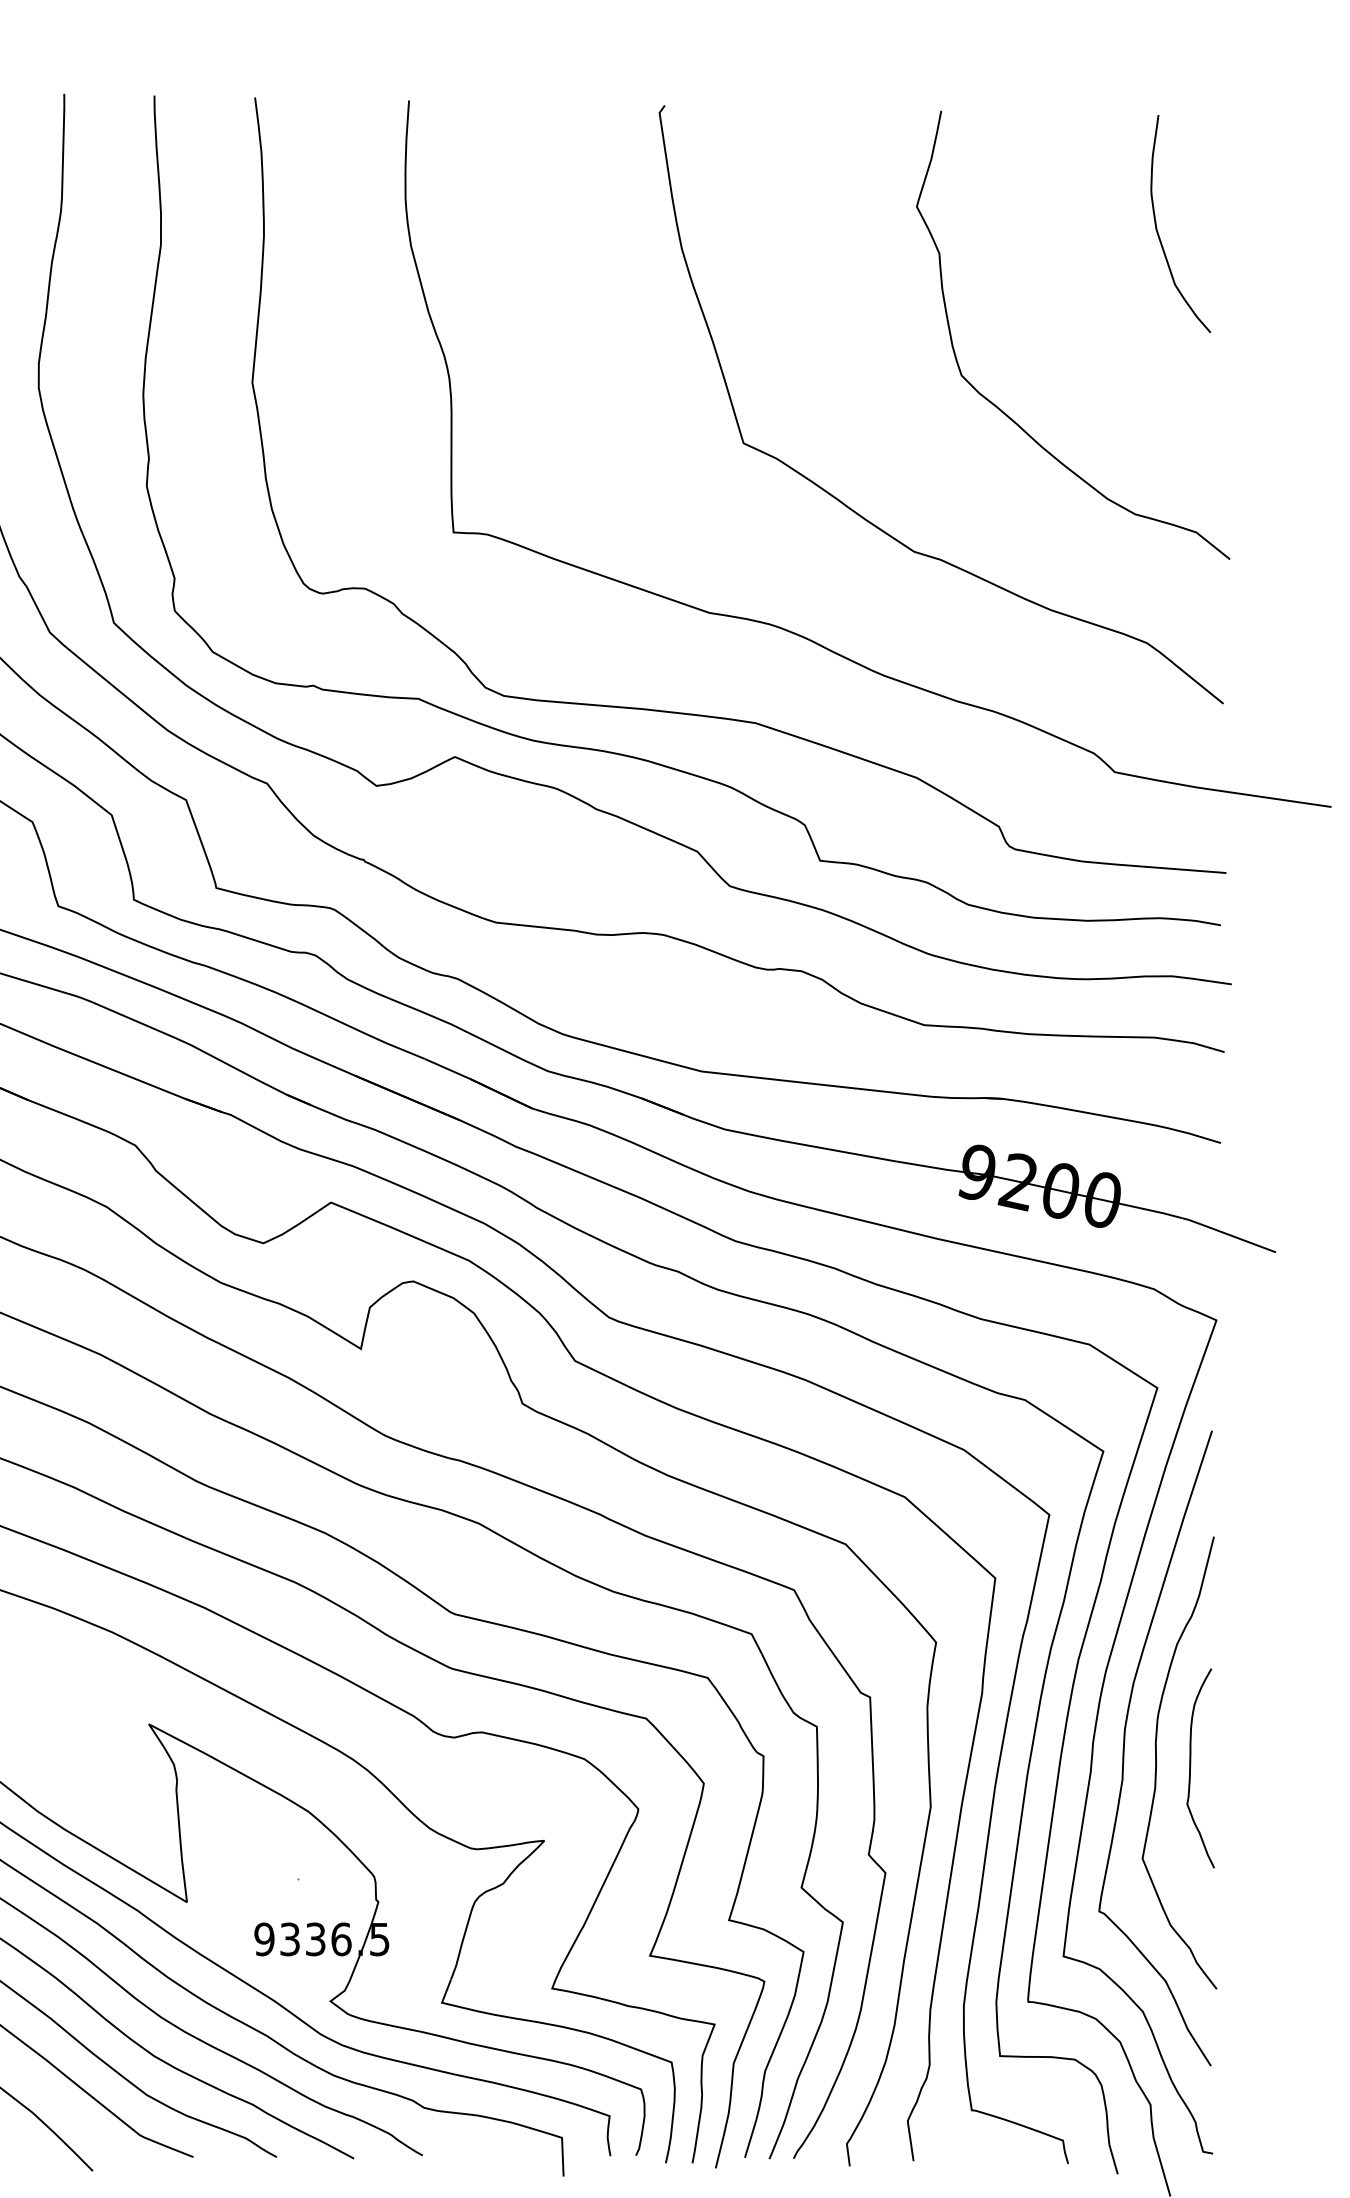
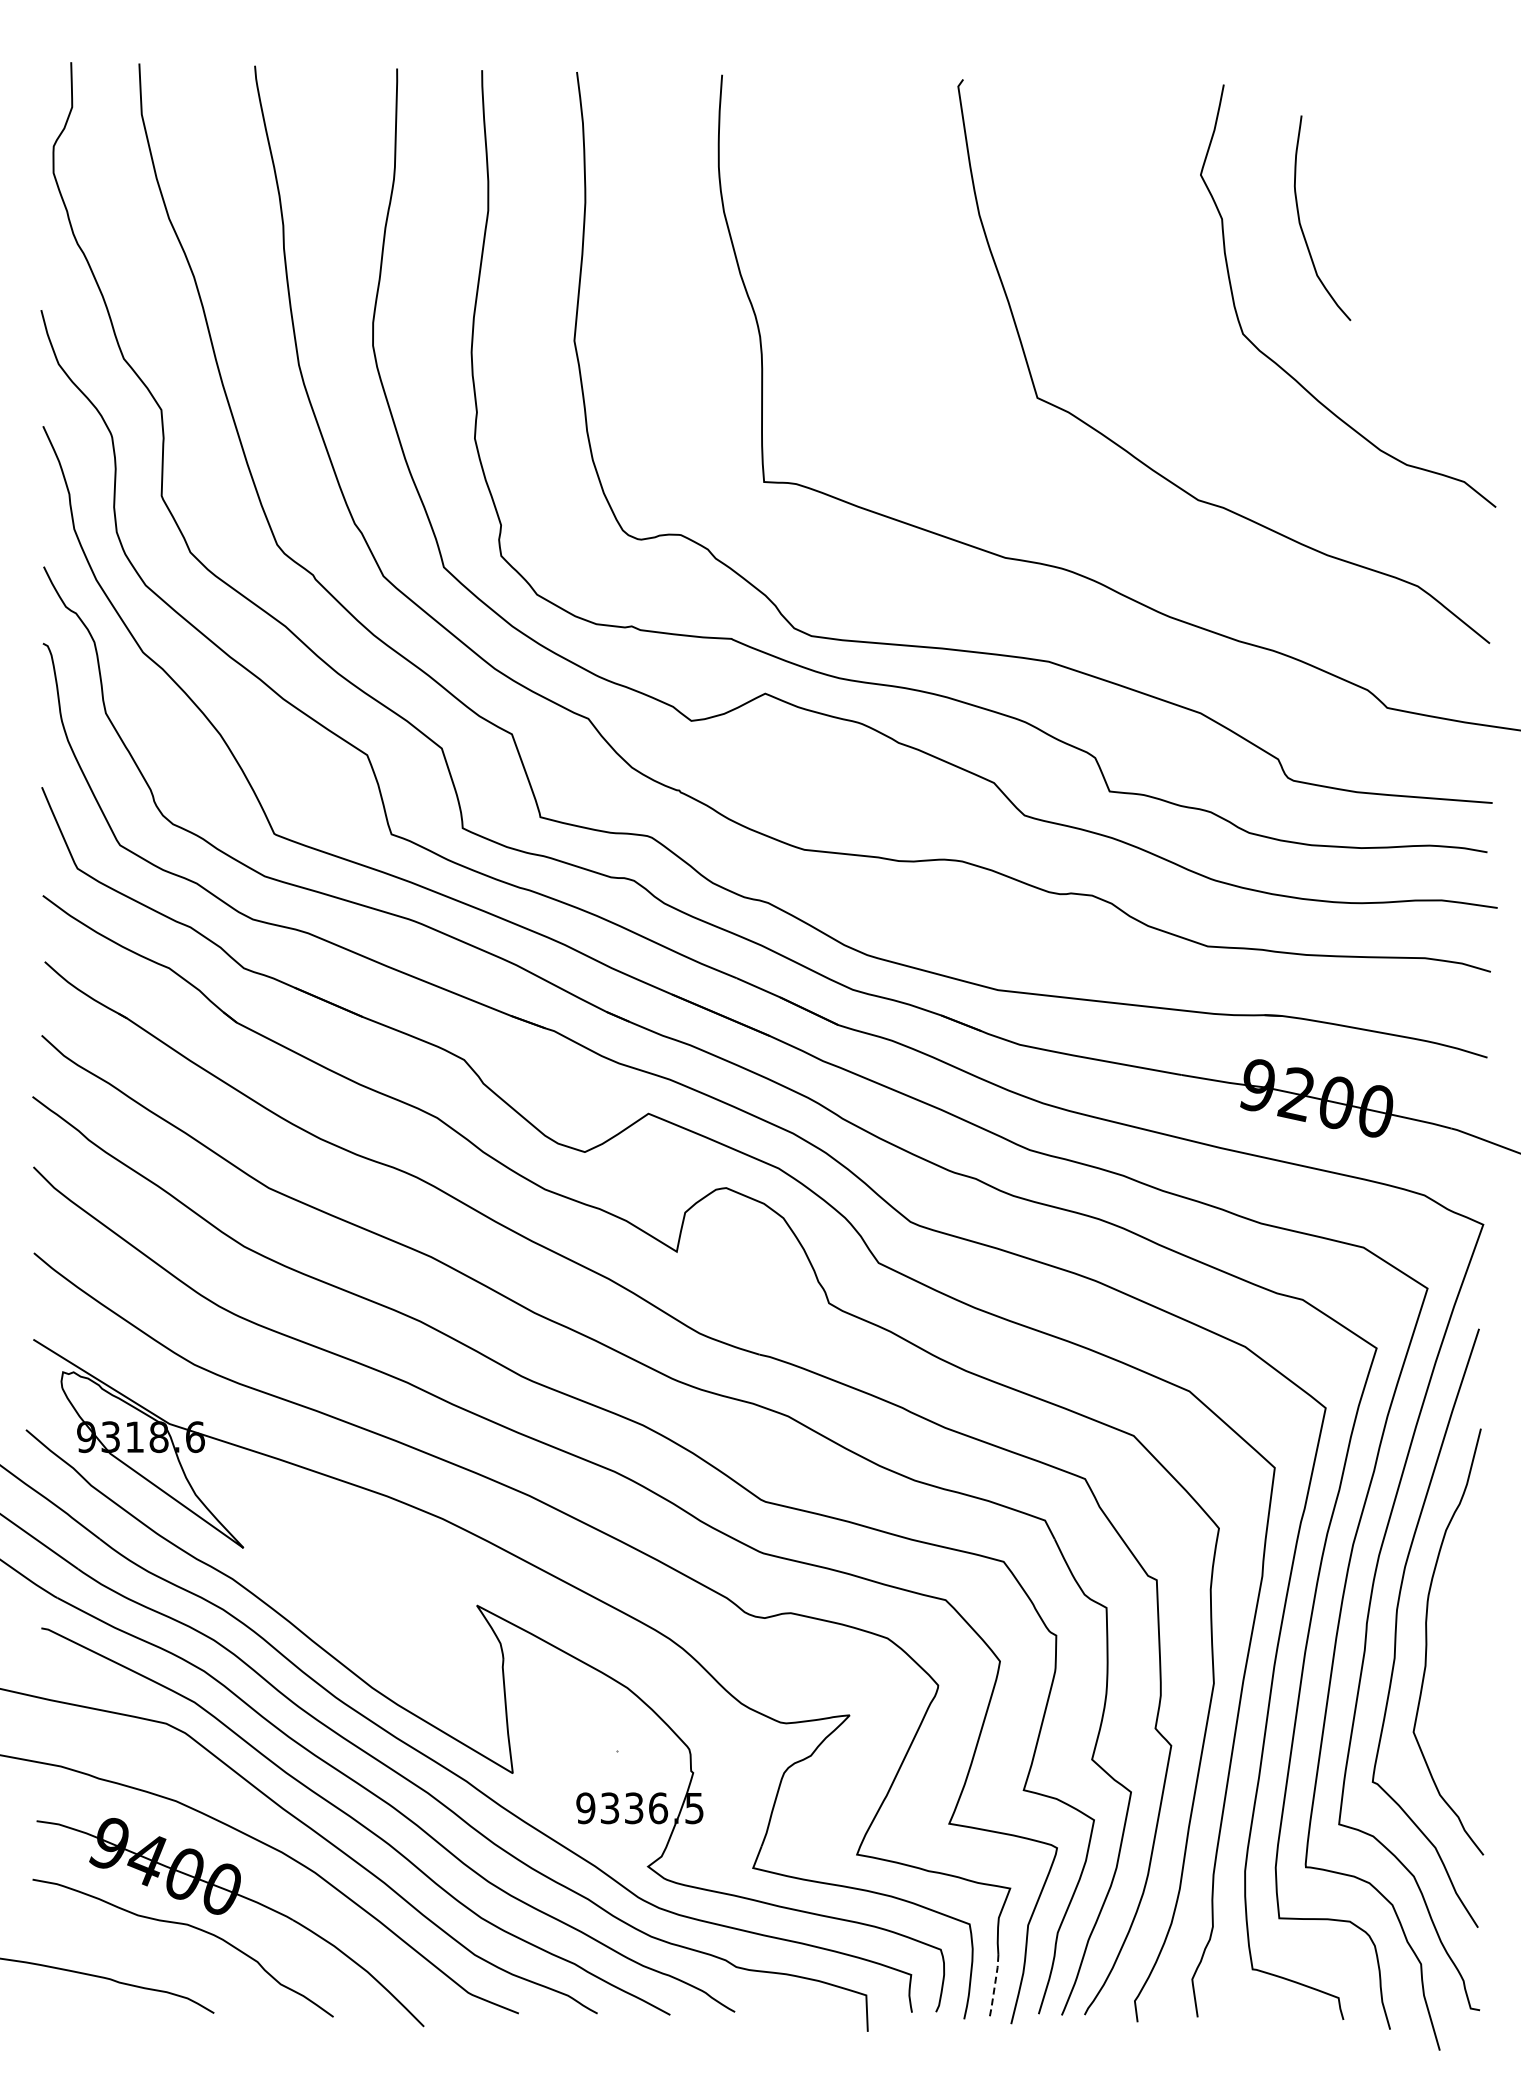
curve: (1158, 230) -> (1301, 224), moved
curve: (1191, 1768) -> (1459, 1647), removed
line: (697, 2129) -> (994, 1987), solid -> dashed

